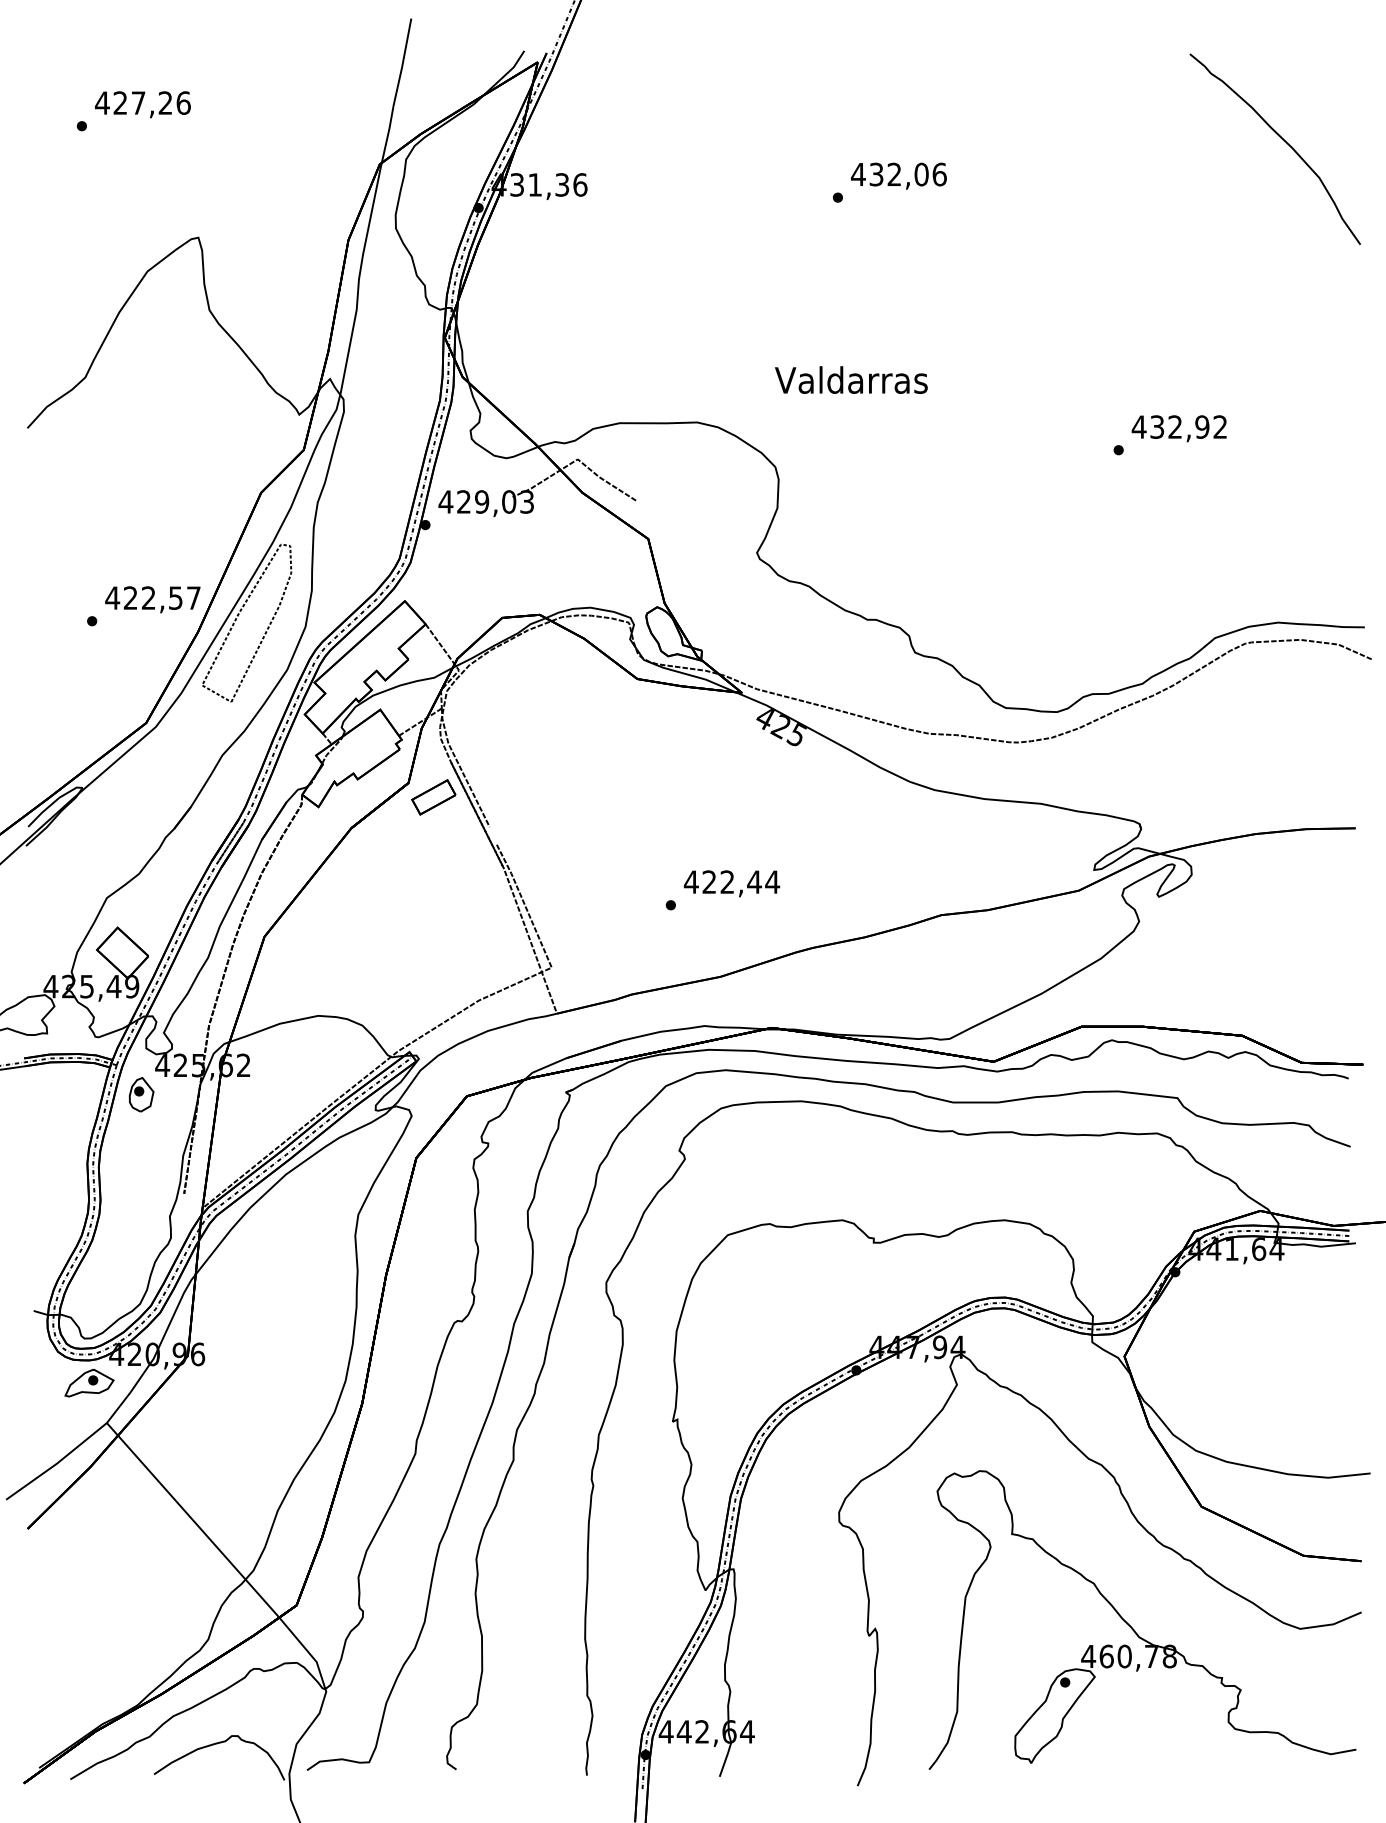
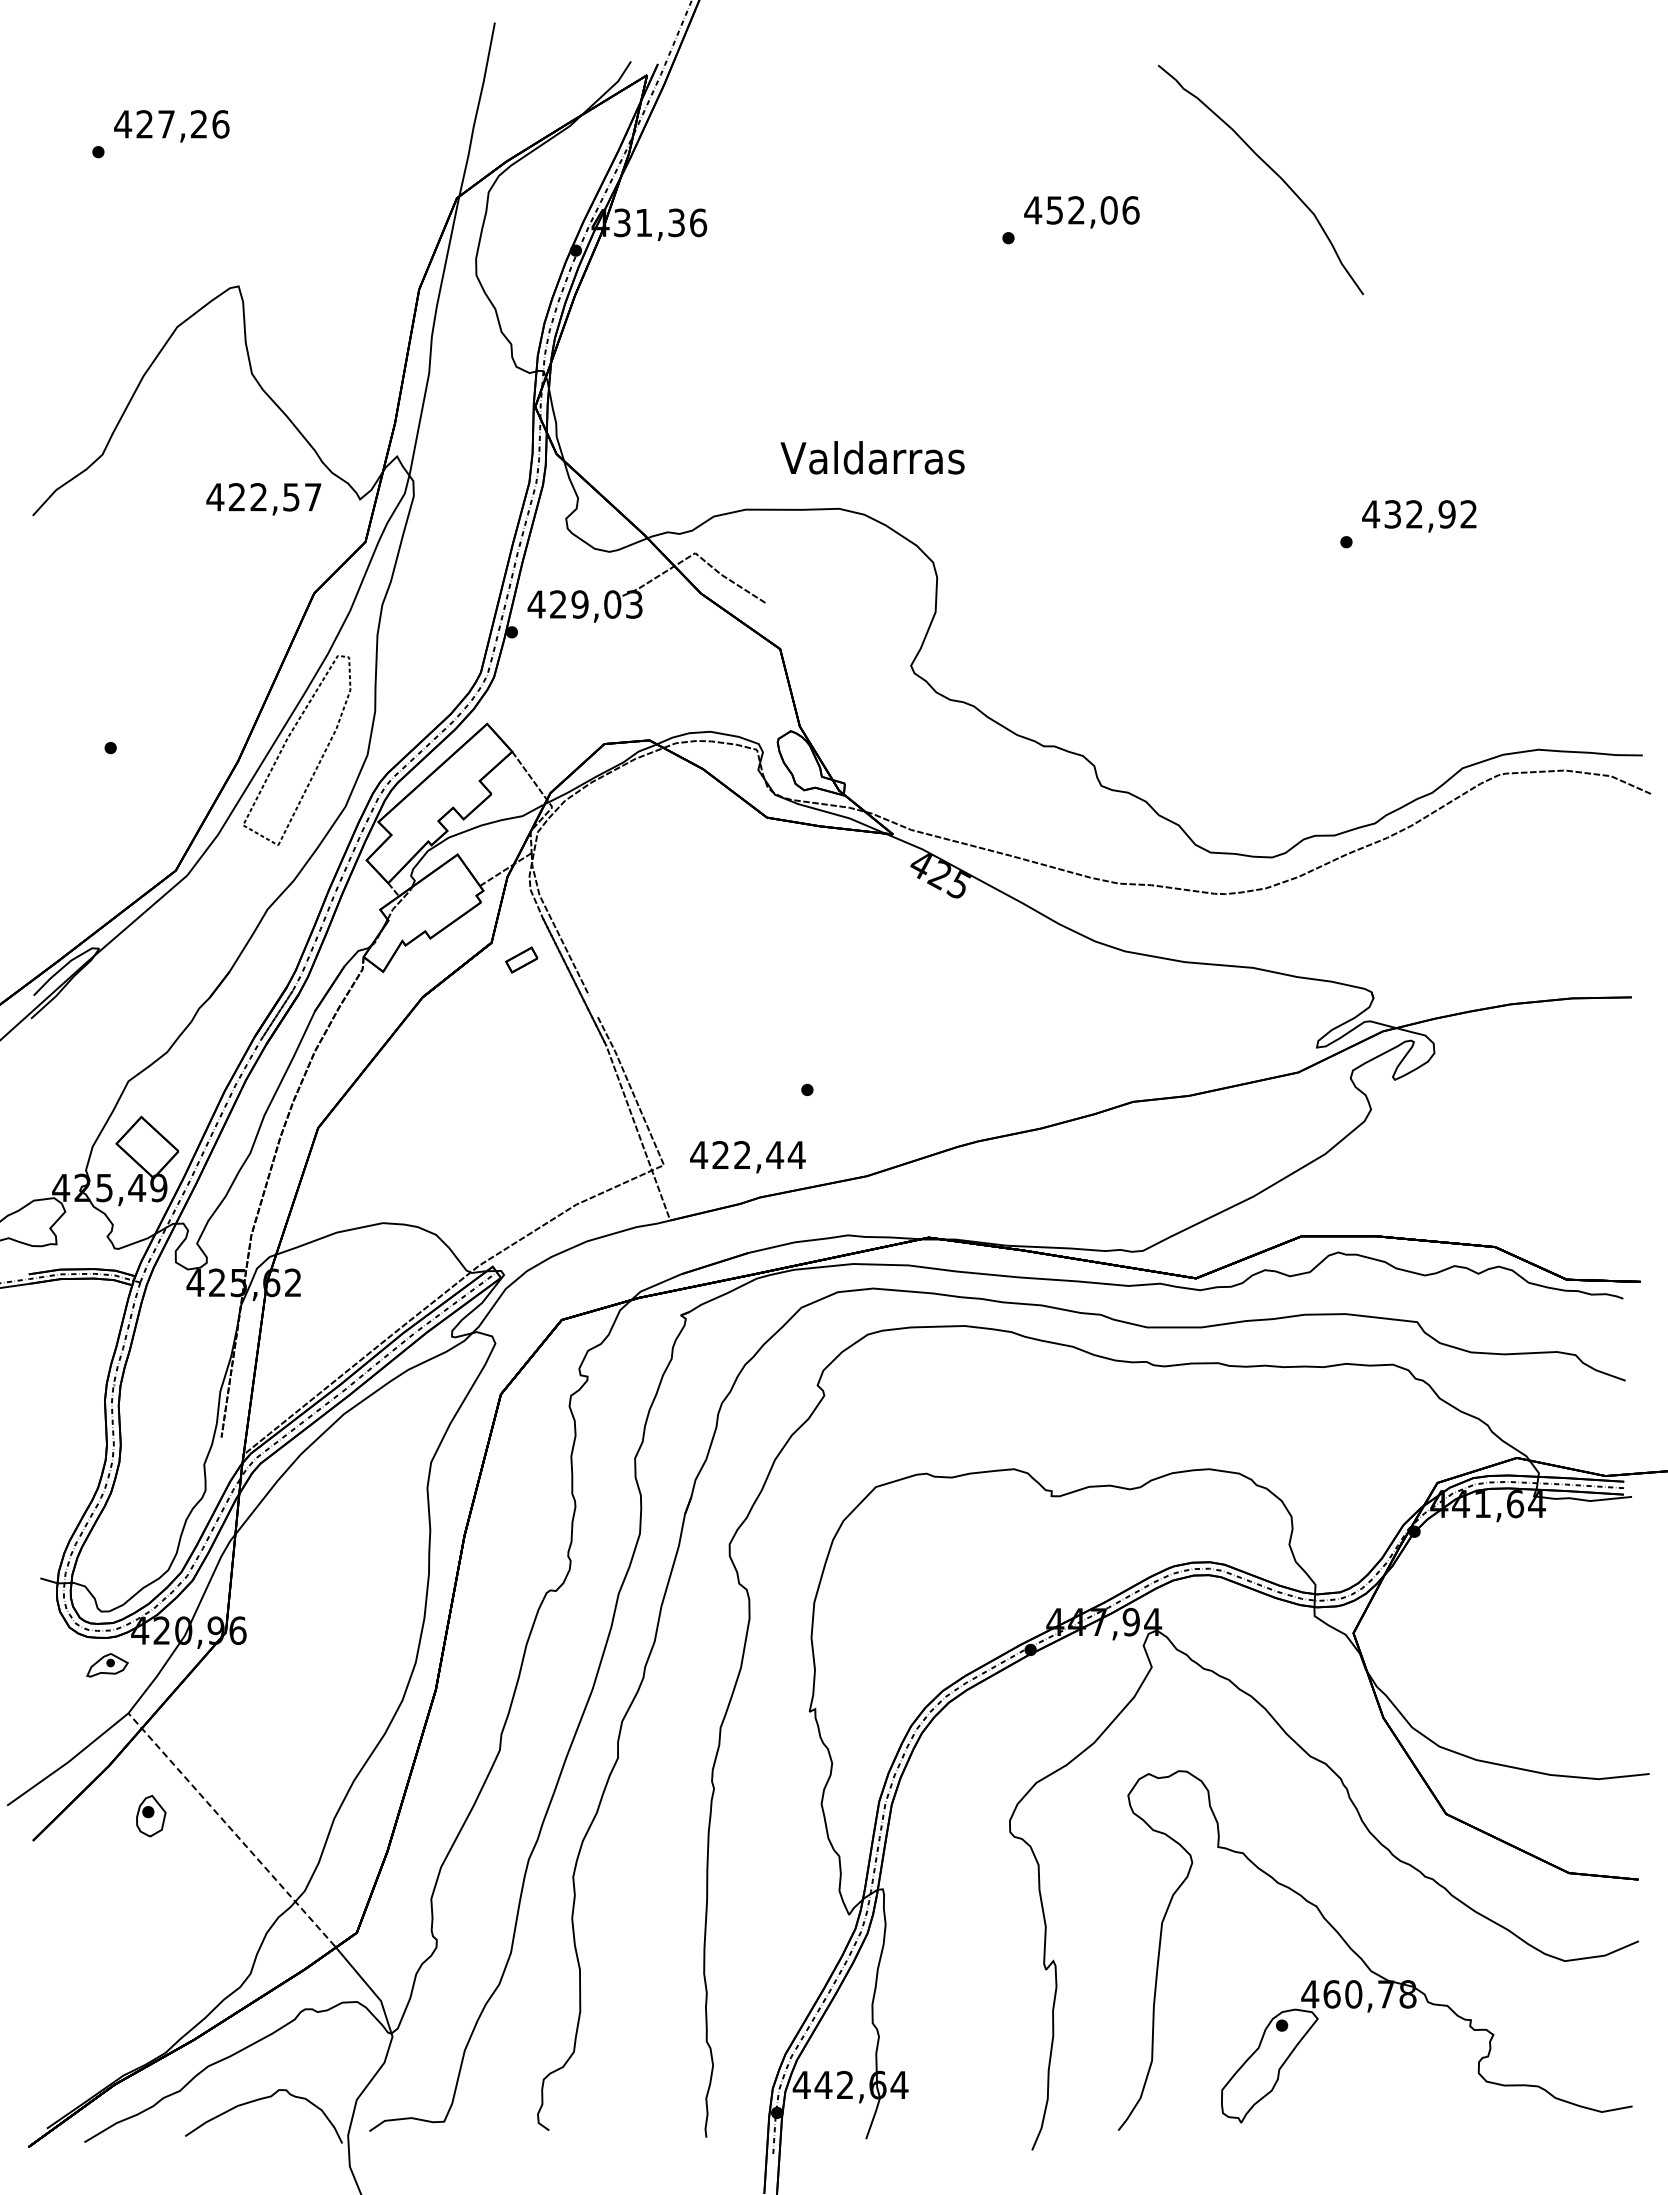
curve: (1283, 140) -> (1270, 169), moved
text: (877, 173) -> (1055, 209), 432,06 -> 452,06
text: (851, 379) -> (872, 457), moved
text: (152, 599) -> (263, 499), moved
part: (433, 796) -> (521, 959), size x0.6
text: (731, 884) -> (747, 1157), moved
part: (141, 1094) -> (151, 1815), moved
part: (89, 1383) -> (107, 1665), size x0.7
line: (192, 1519) -> (231, 1829), solid -> dashed

